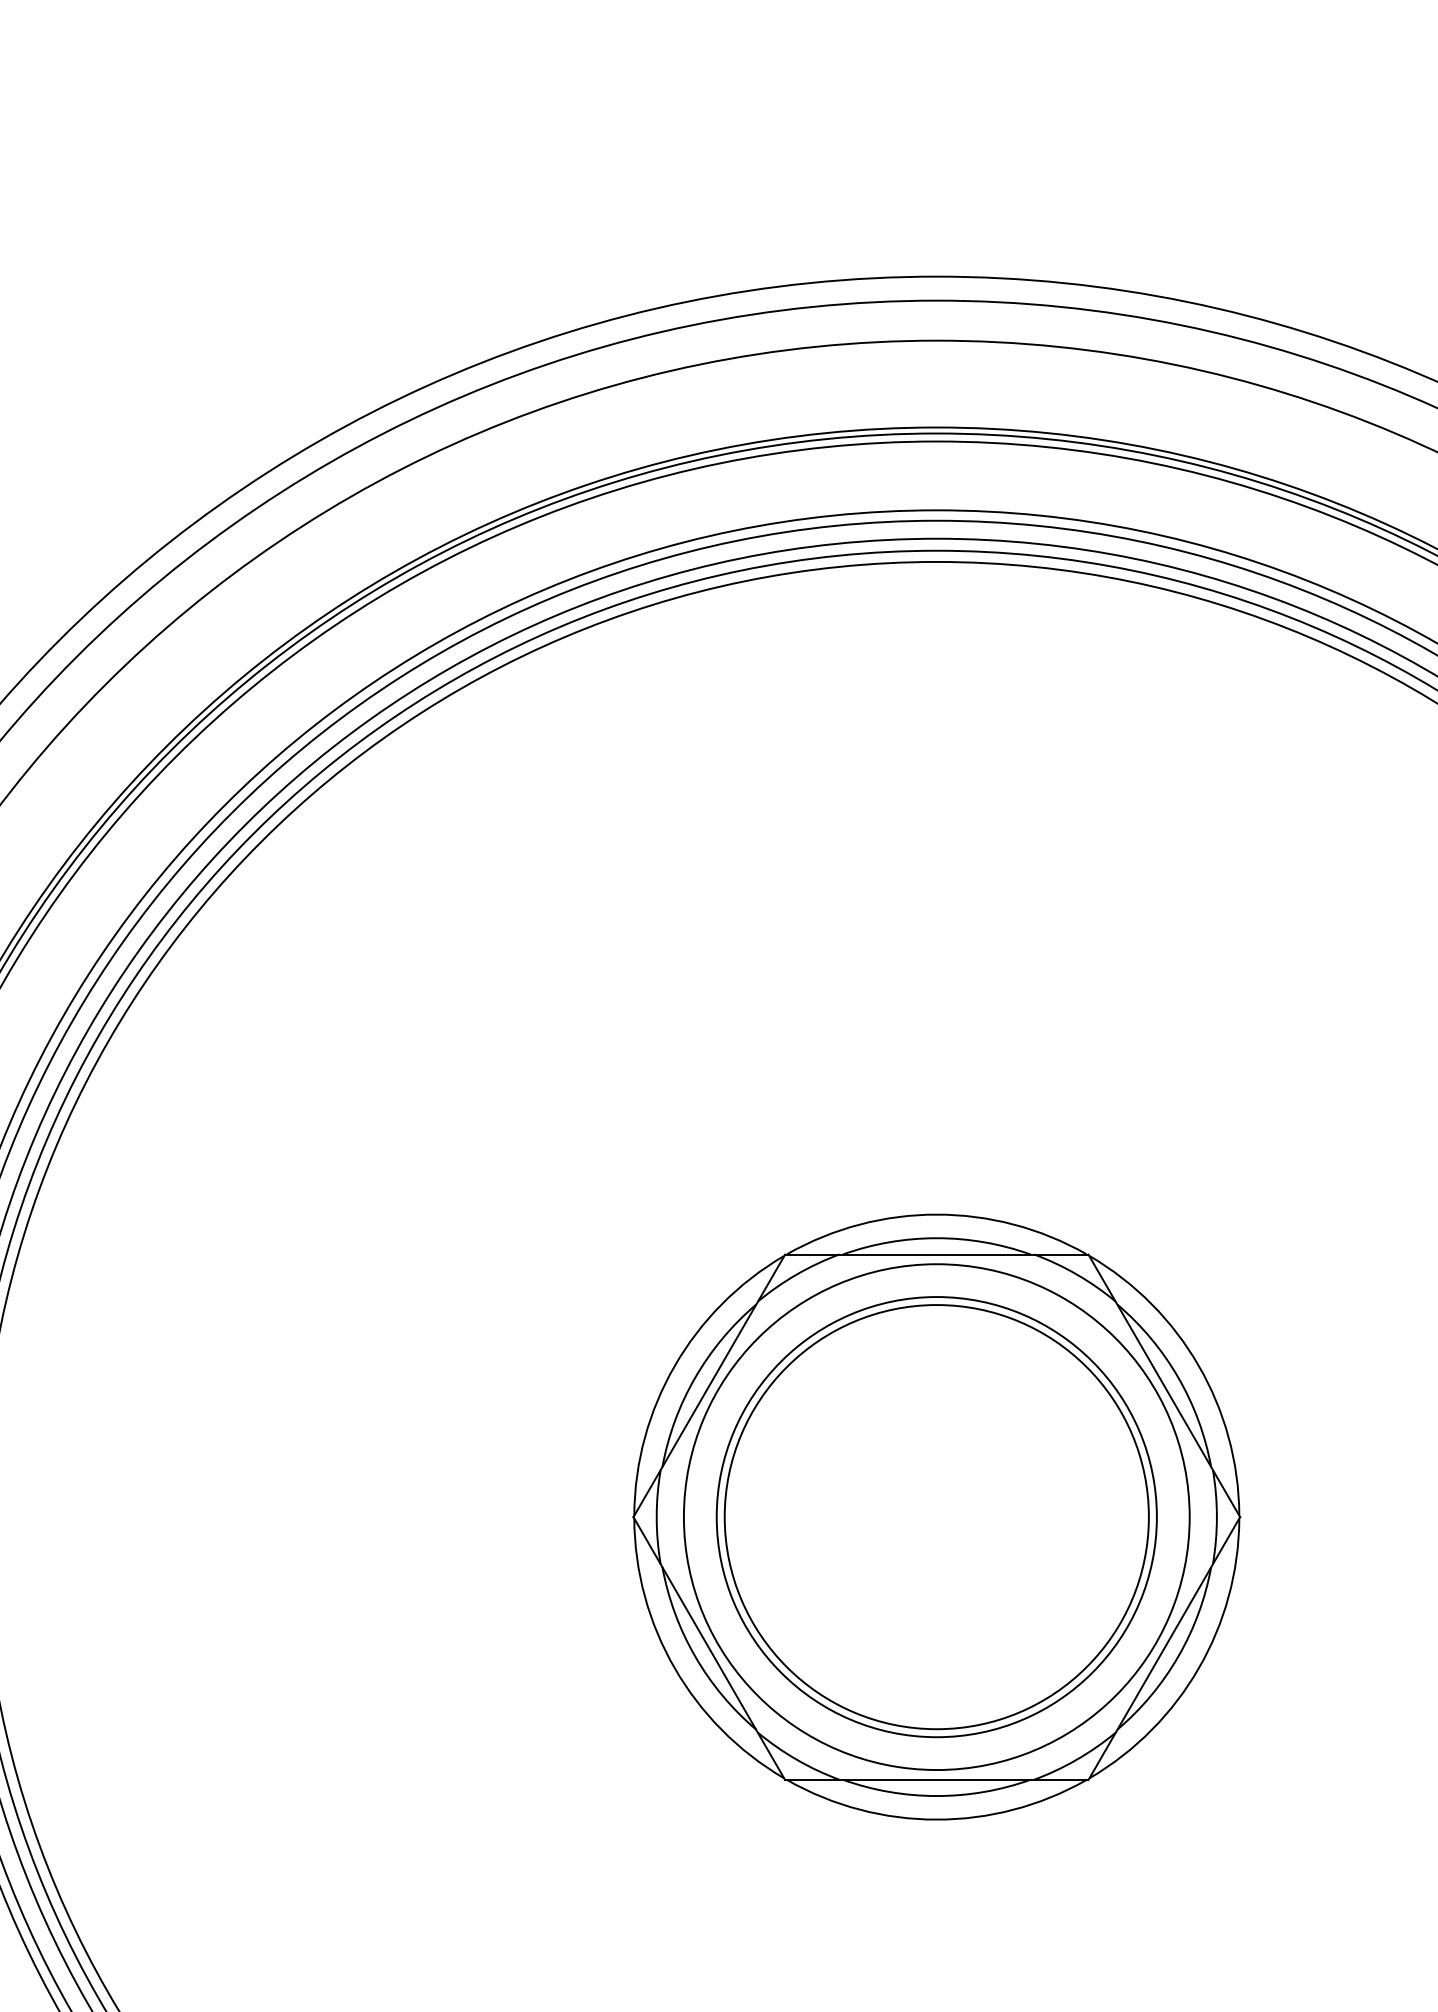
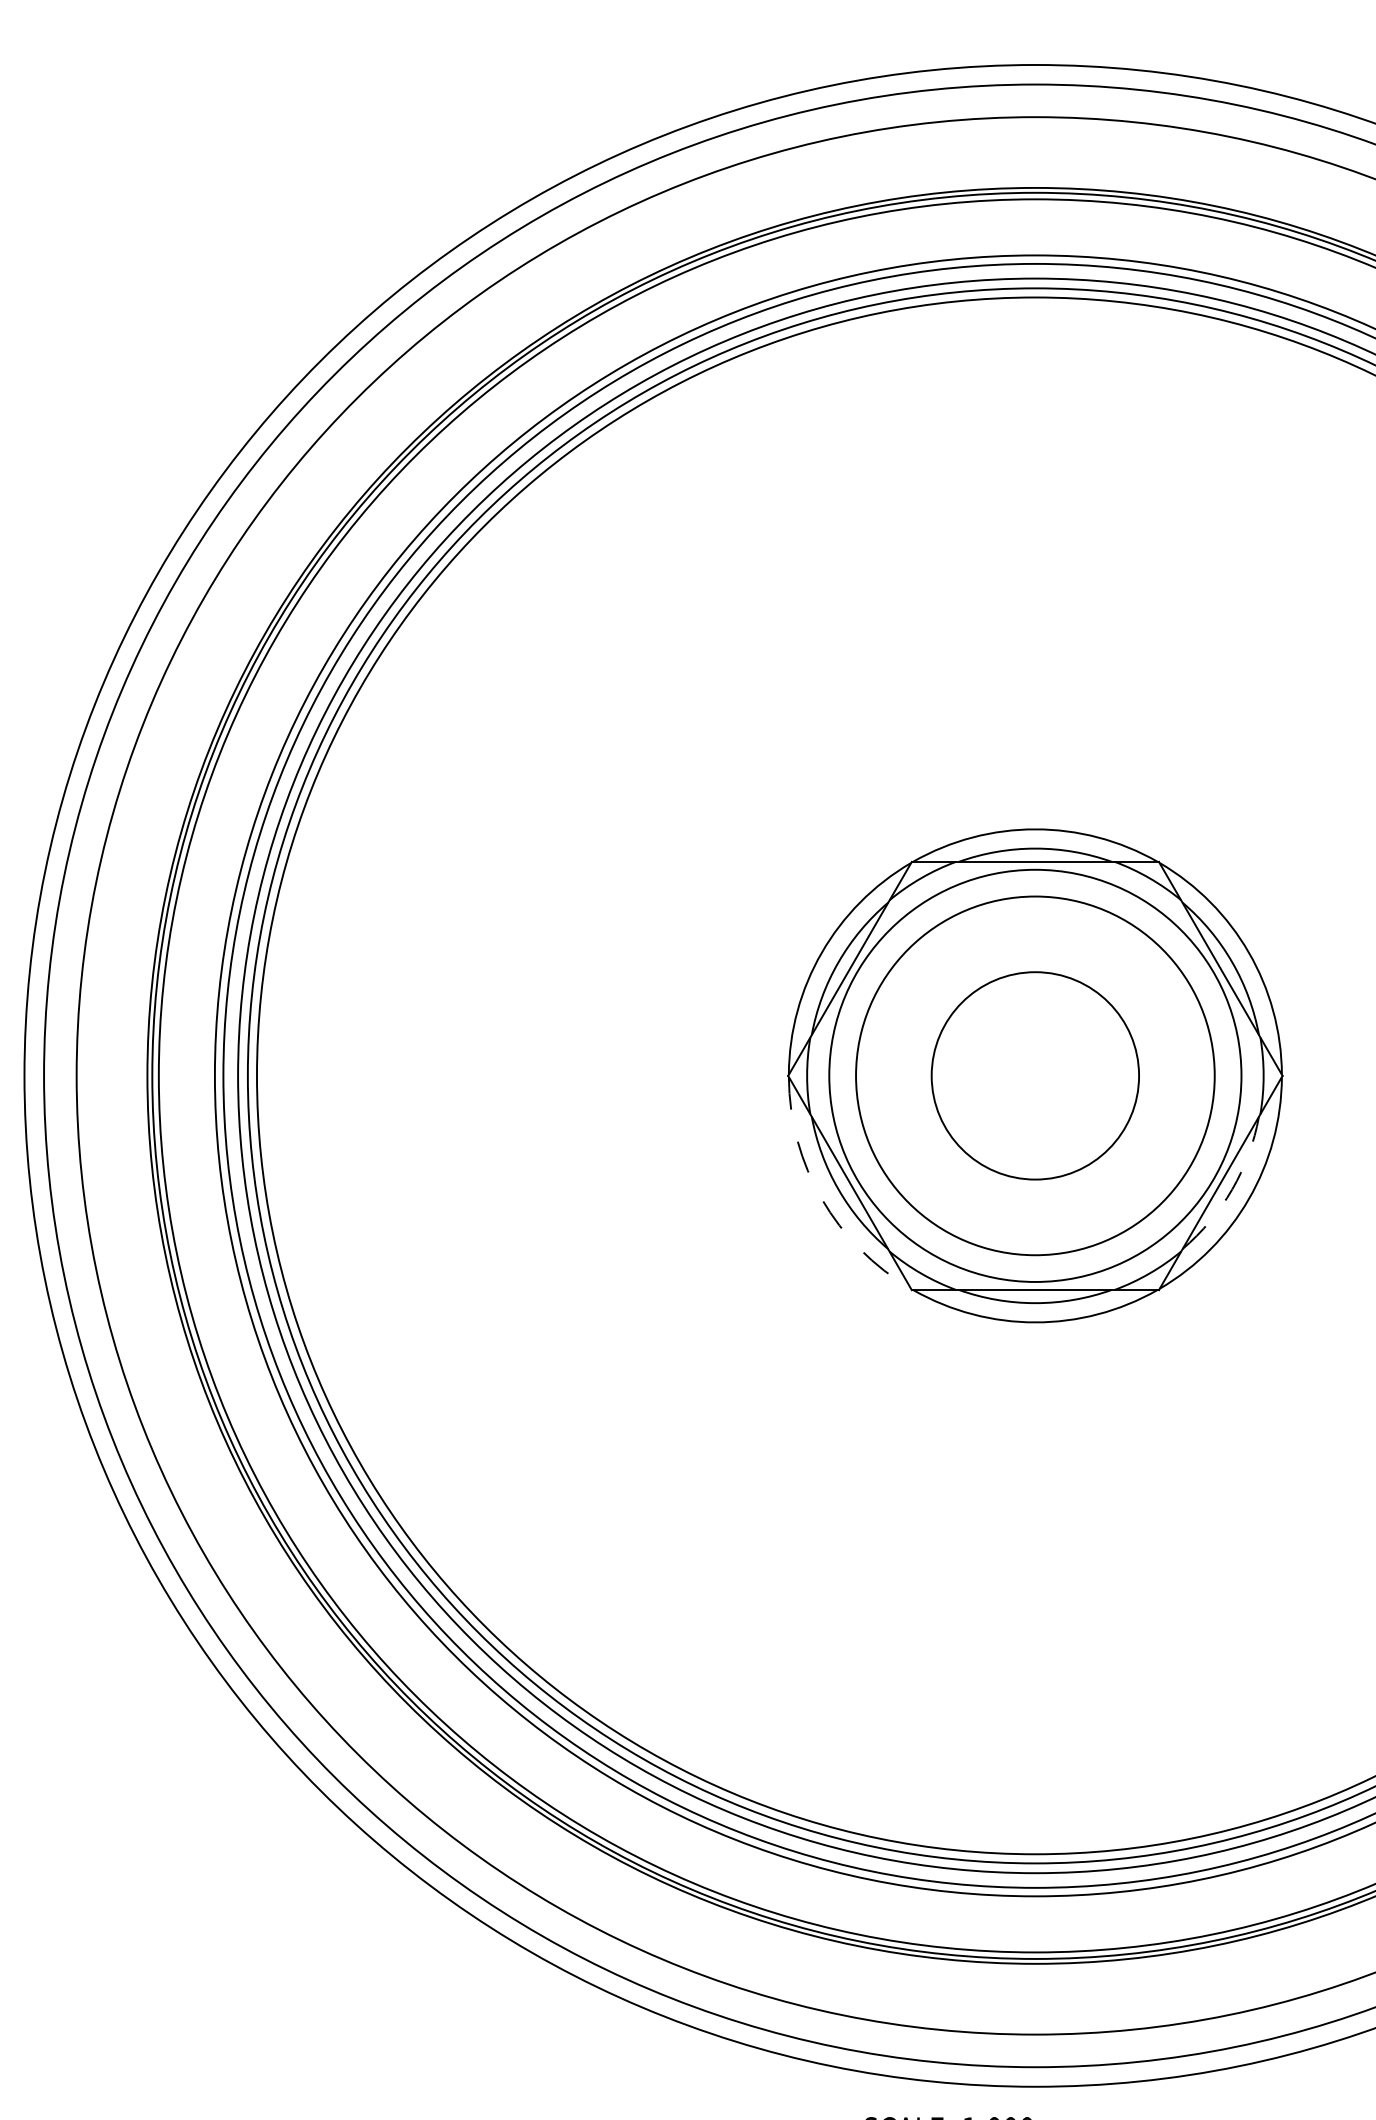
circle: (936, 1516) -> (1035, 1075), size x0.6
arc: (1178, 1656) -> (1232, 1189), solid -> dashed
arc: (674, 1668) -> (821, 1199), solid -> dashed

